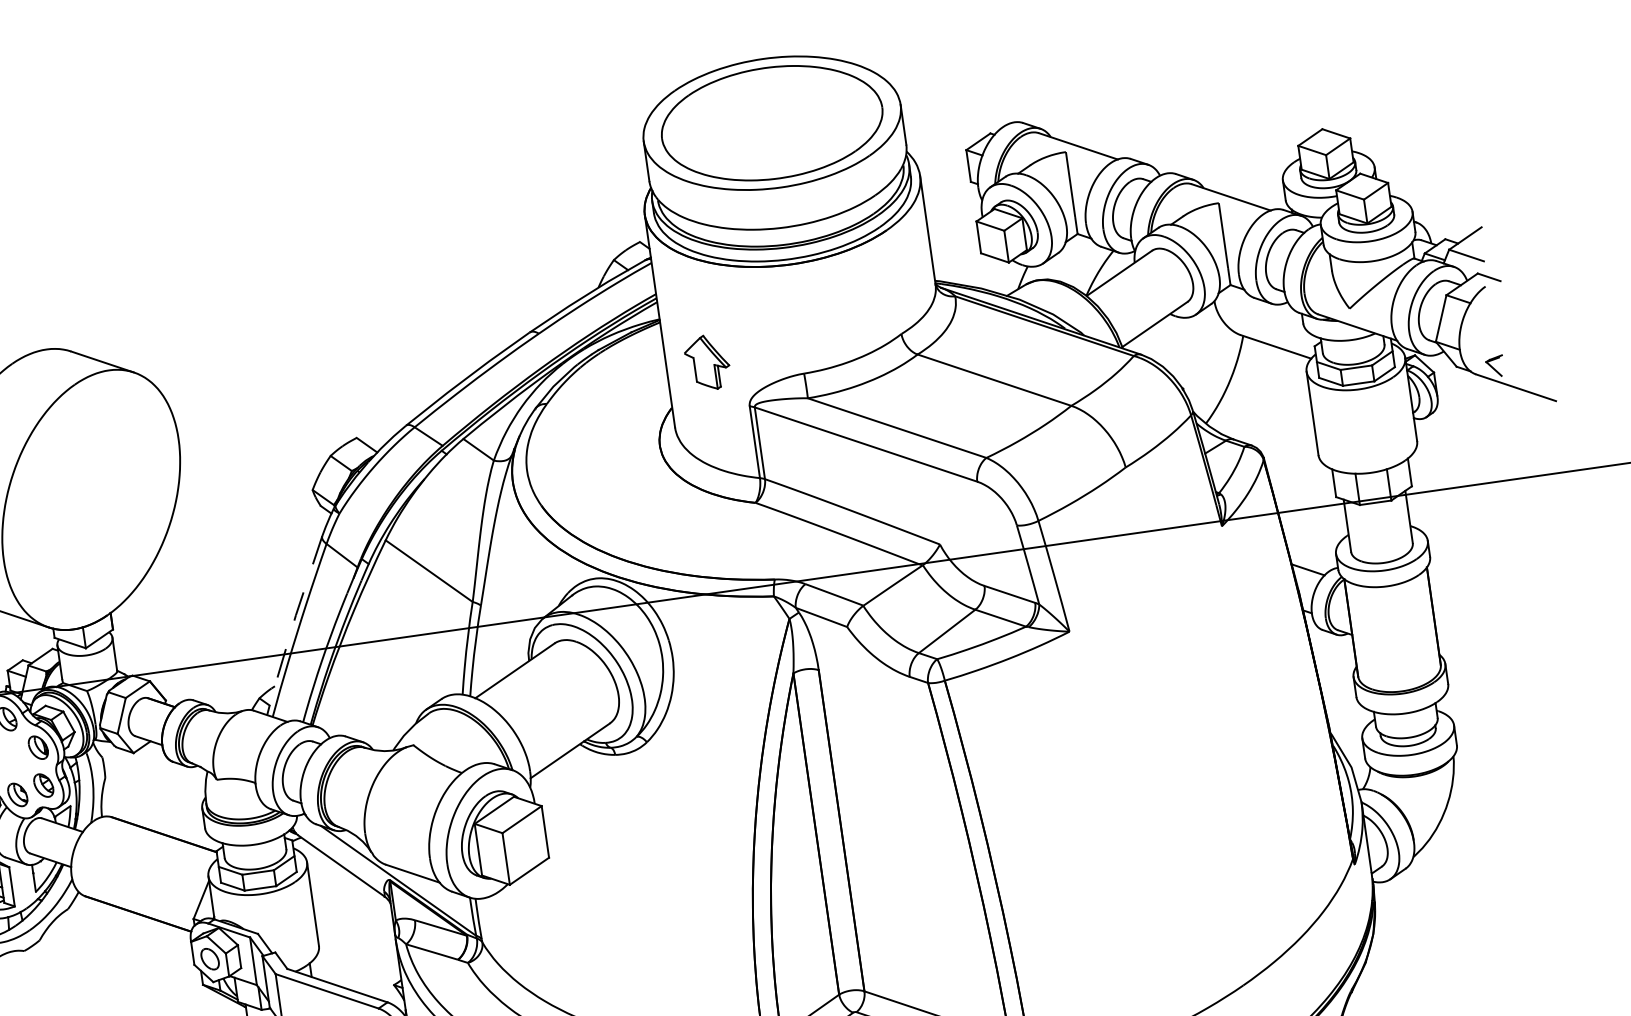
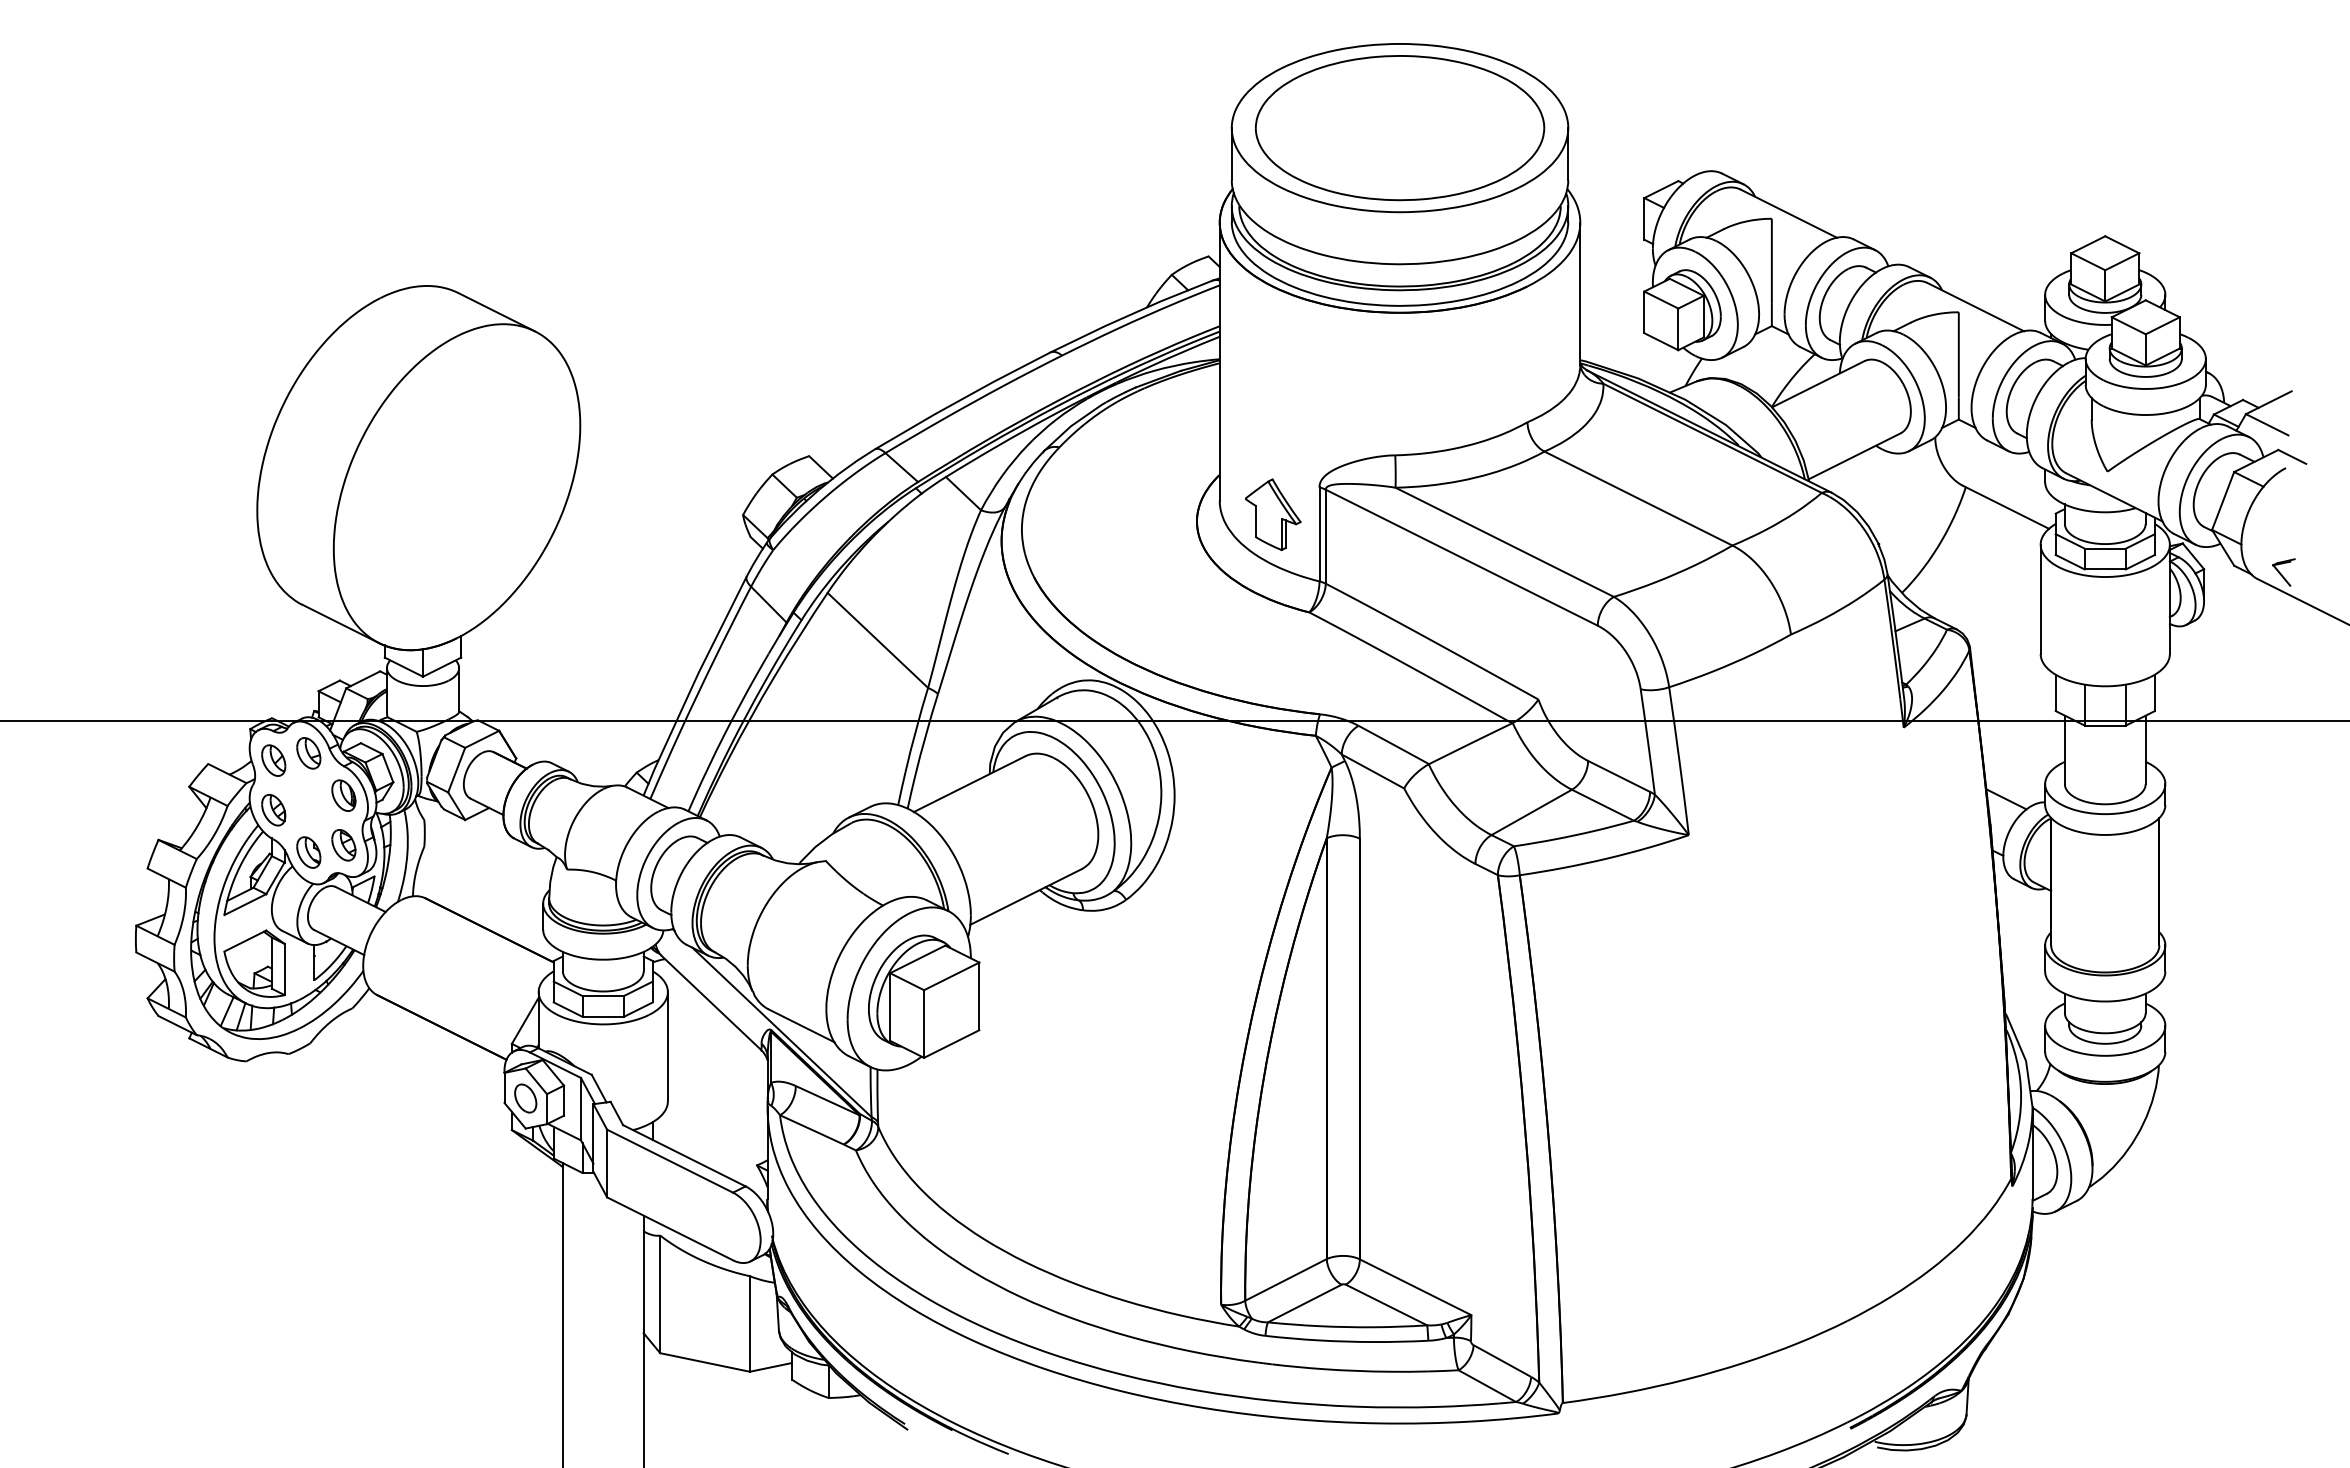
part: (707, 362) -> (1273, 514), moved
line: (292, 625) -> (692, 685), dashed -> solid

